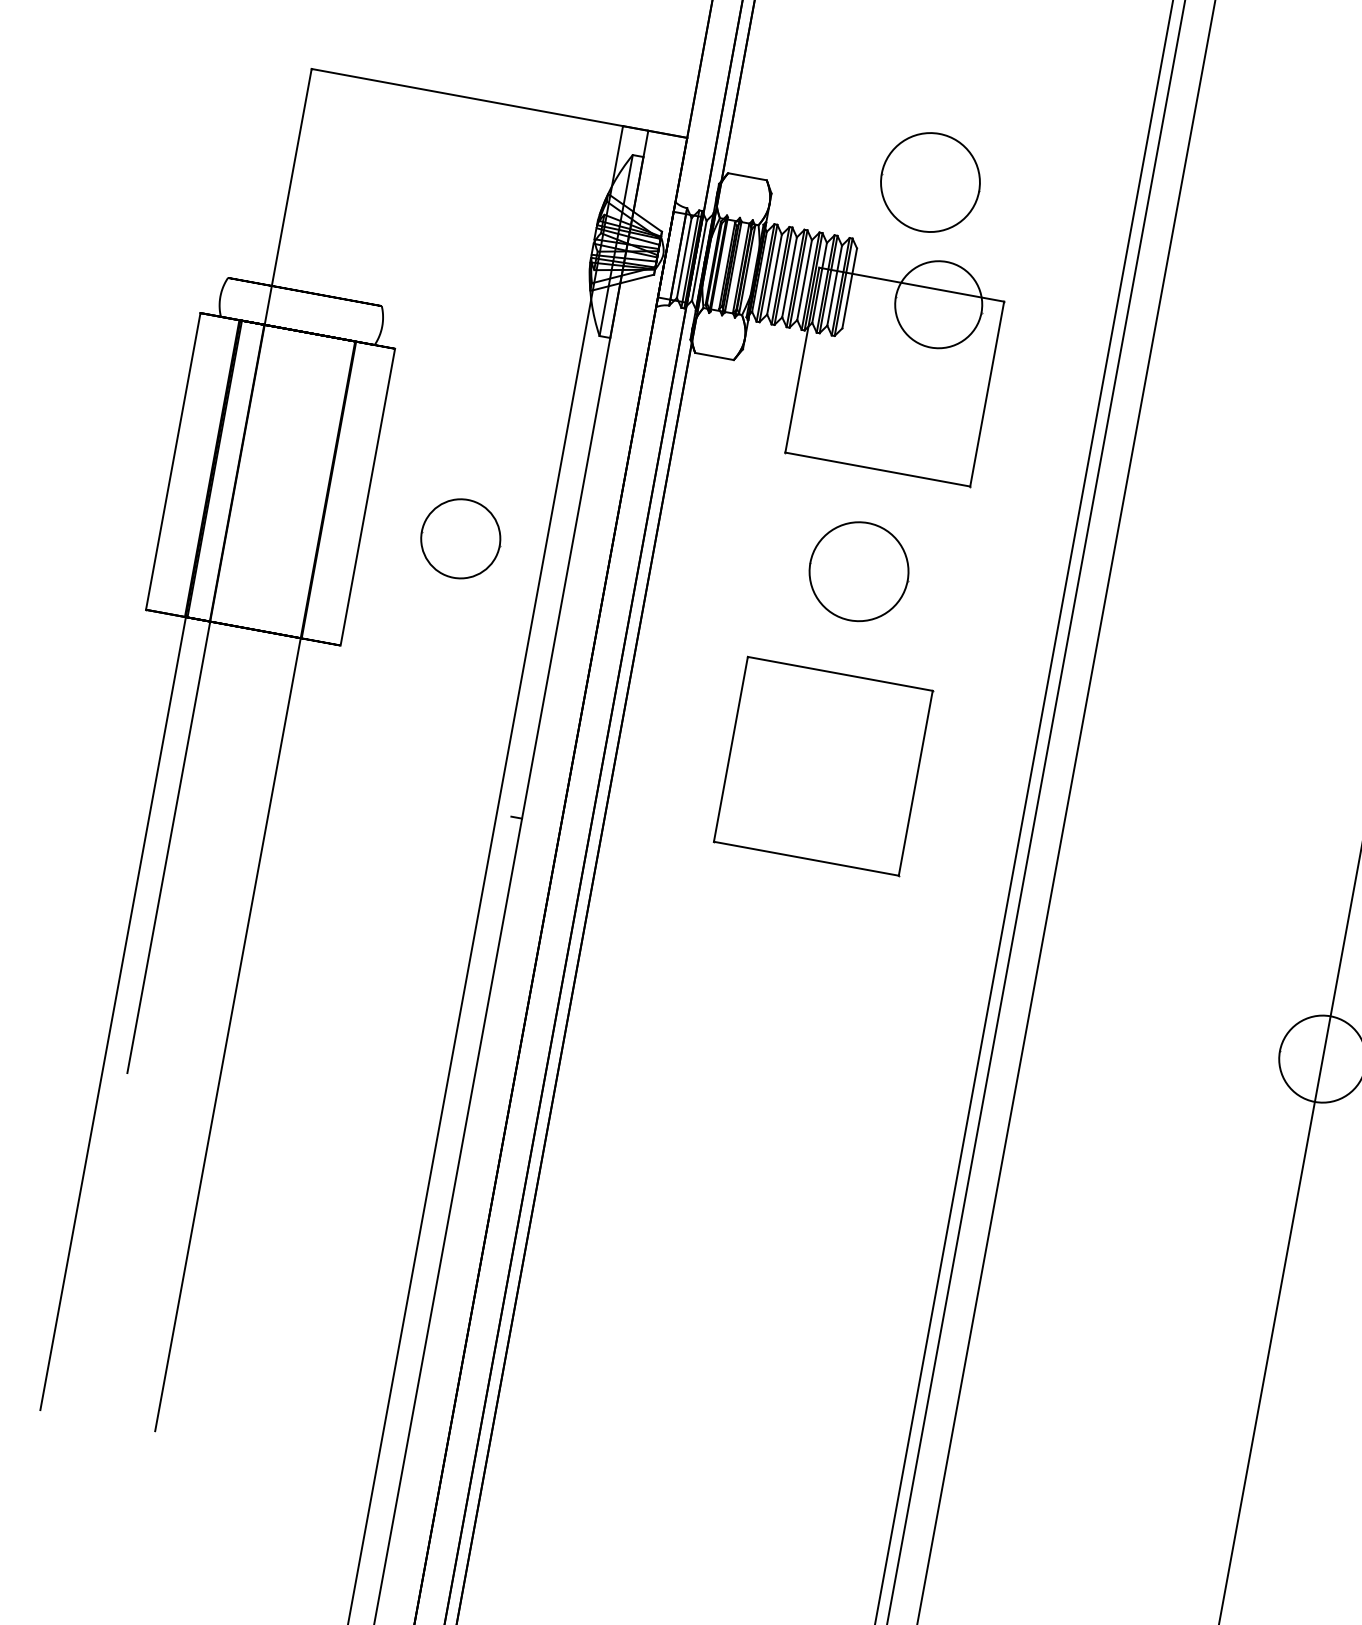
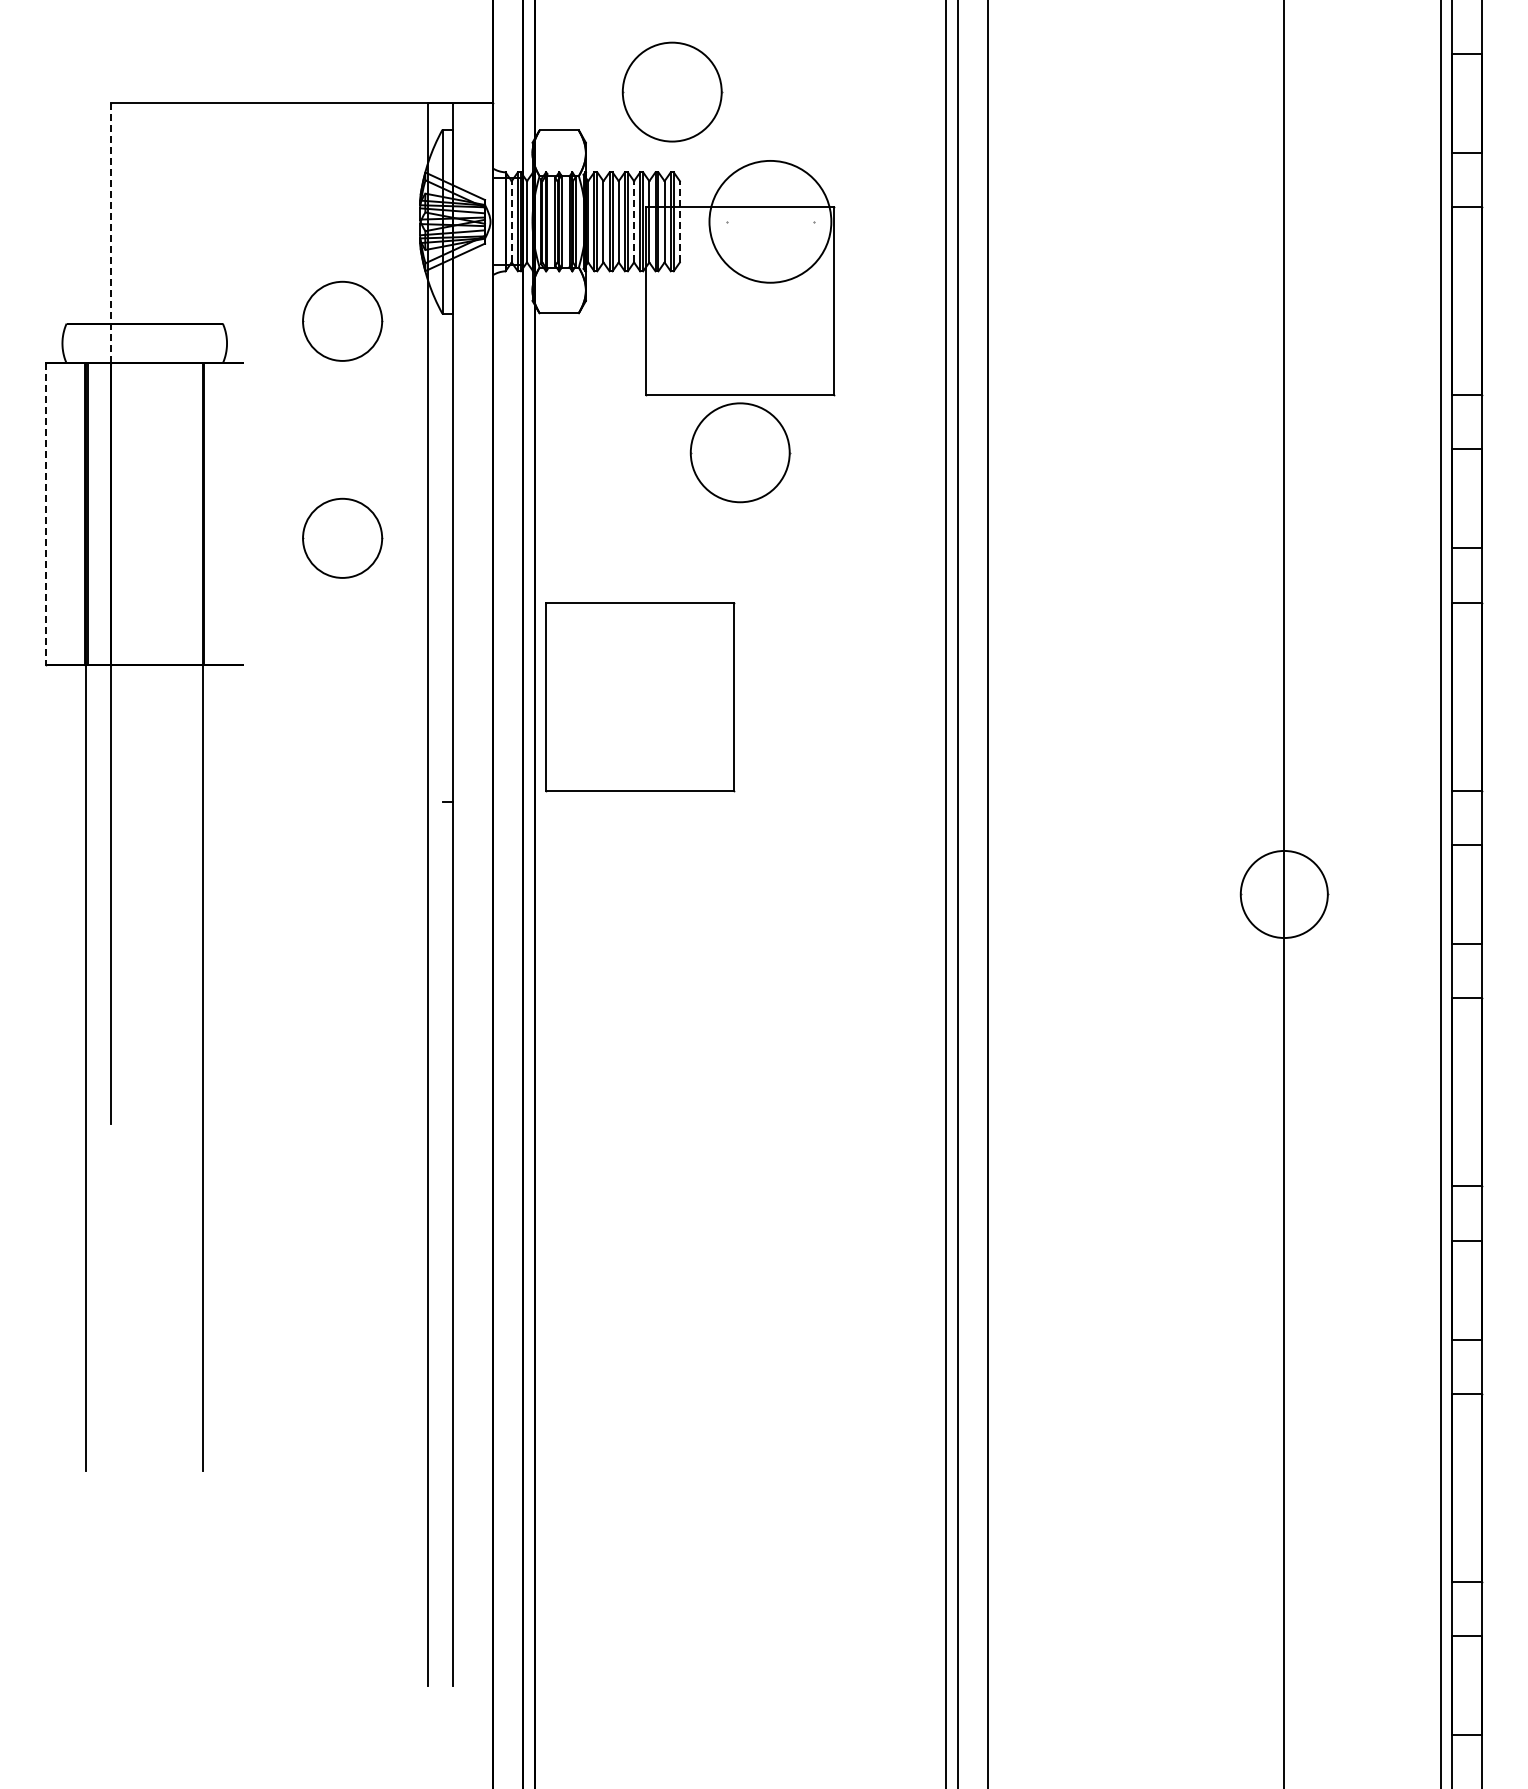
part: (930, 181) -> (672, 91), moved
line: (288, 196) -> (111, 232), solid -> dashed
line: (684, 257) -> (511, 221), solid -> dashed
line: (805, 279) -> (634, 221), solid -> dashed
line: (849, 288) -> (679, 221), solid -> dashed
circle: (937, 304) -> (769, 221), size x1.4
circle: (500, 324) -> (342, 320), added
line: (172, 461) -> (45, 514), solid -> dashed
line: (367, 497) -> (243, 514), removed
part: (859, 571) -> (740, 452), moved
part: (823, 767) -> (640, 697), moved

